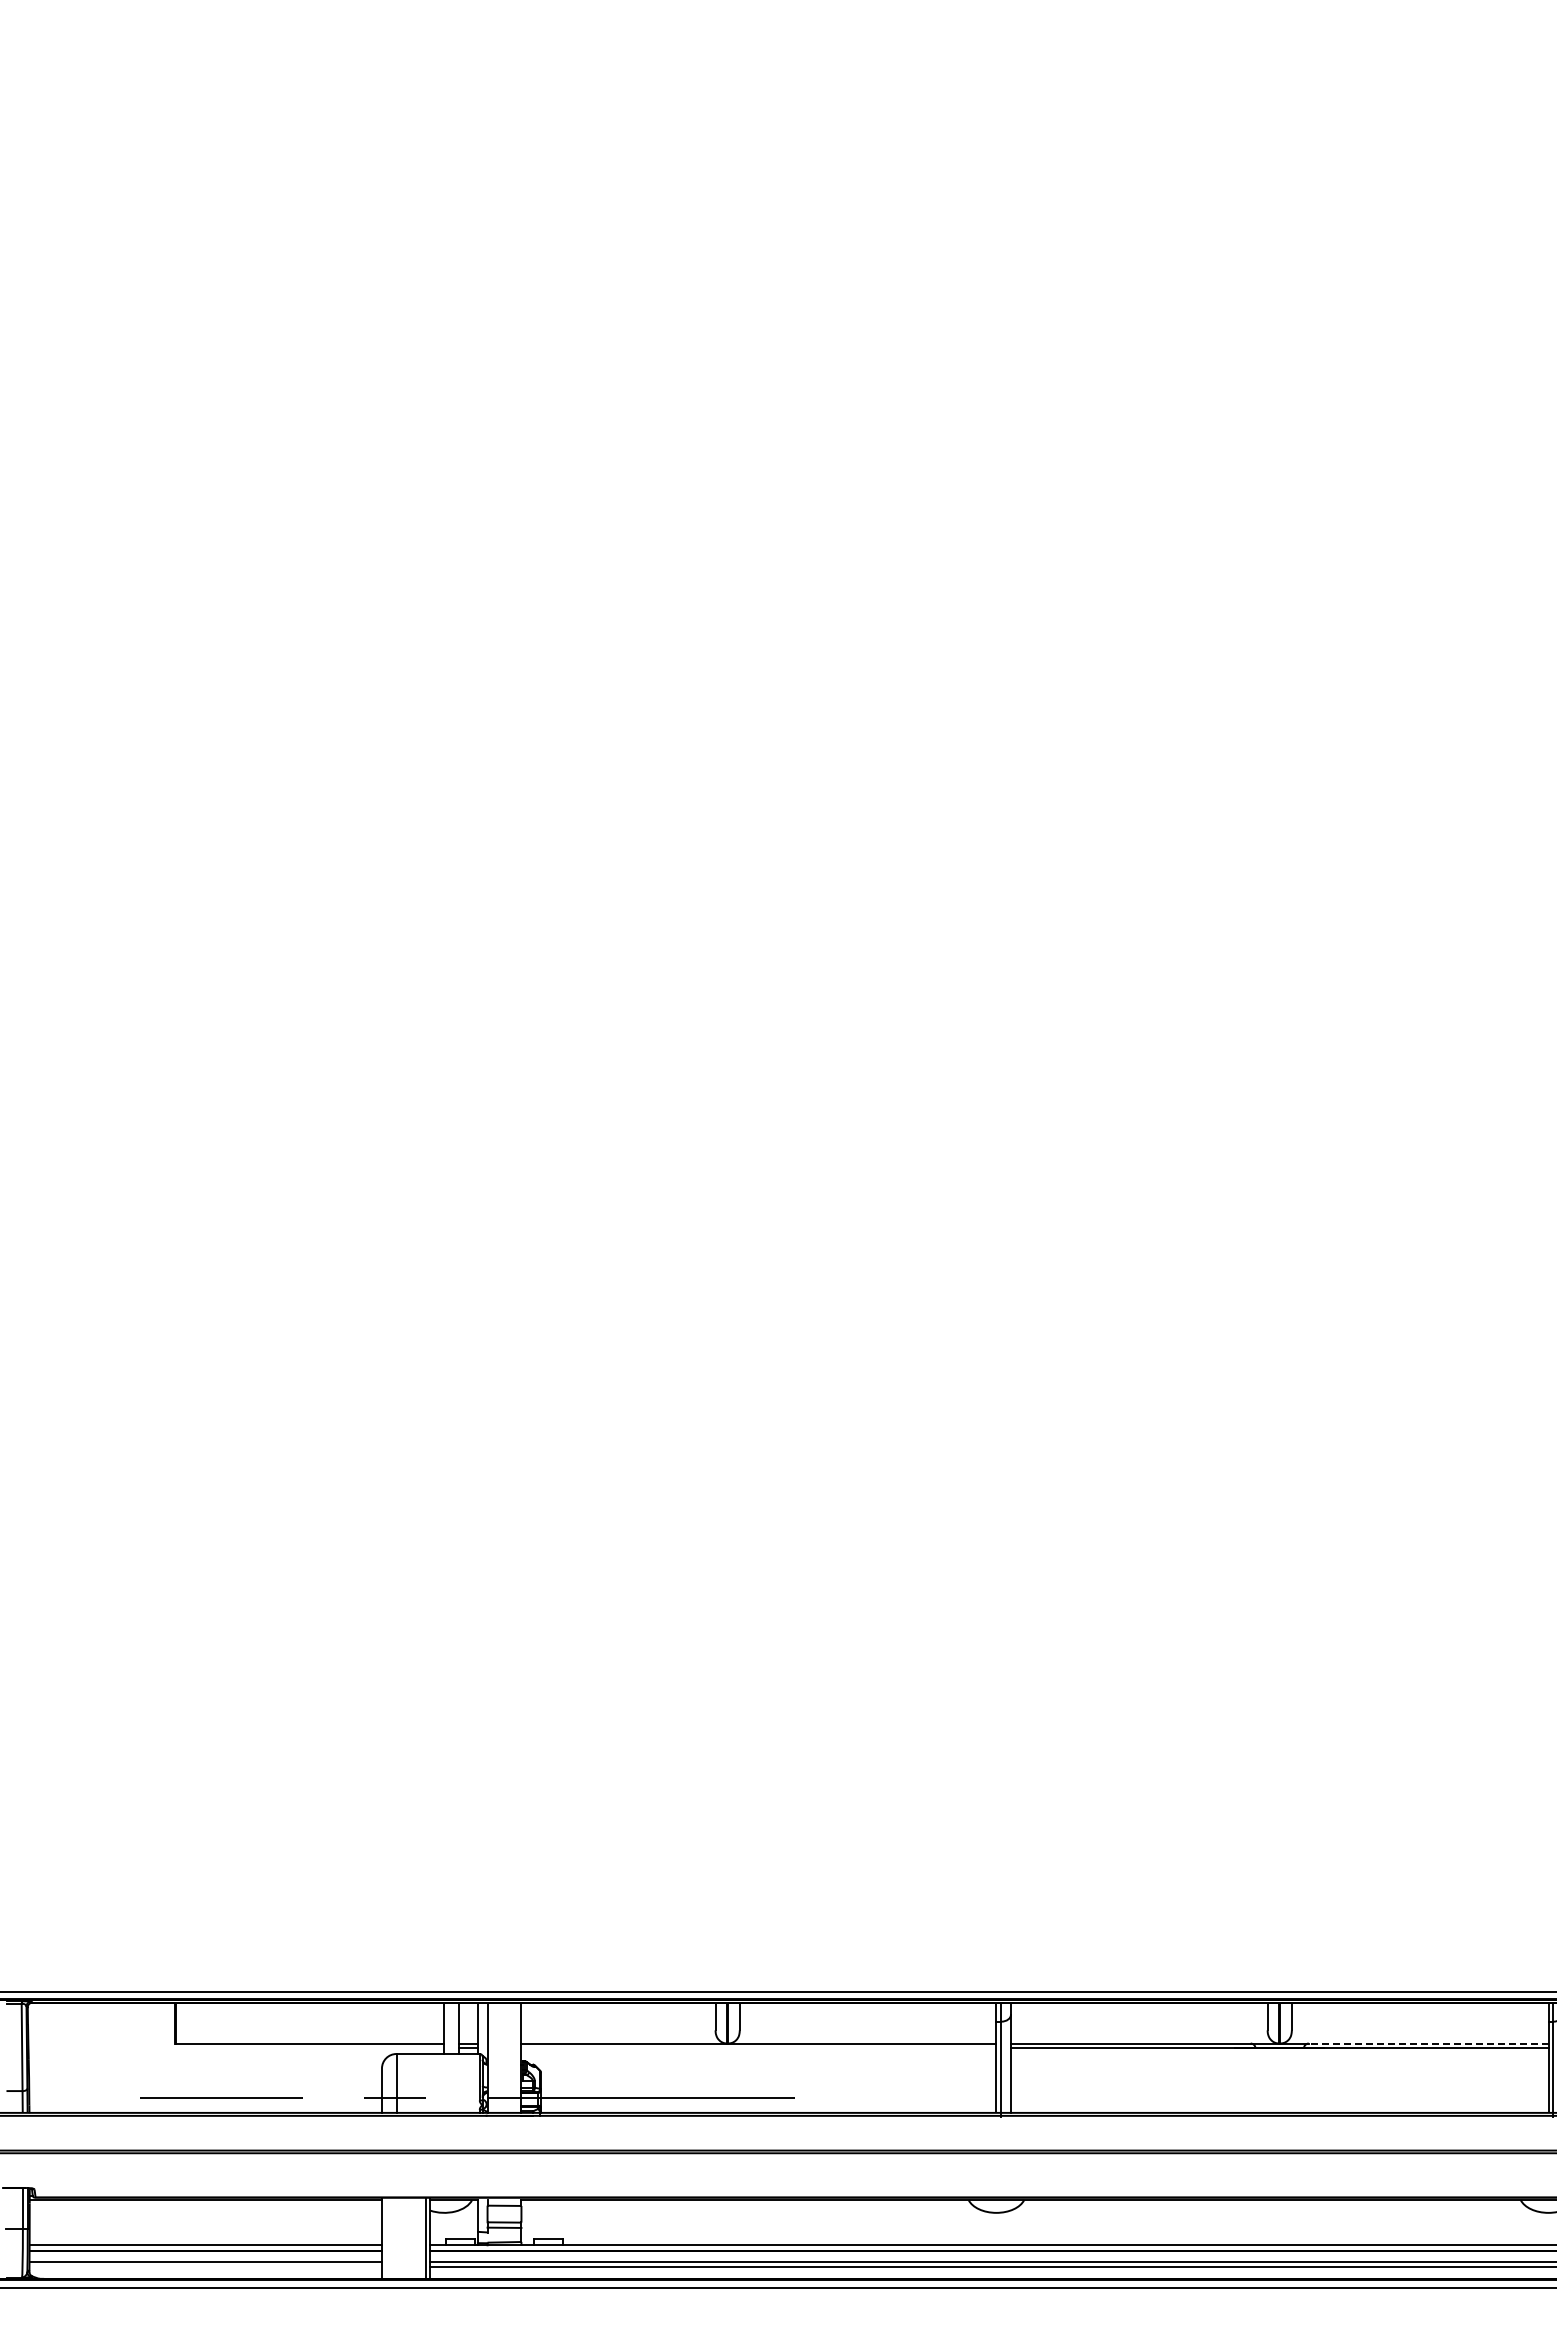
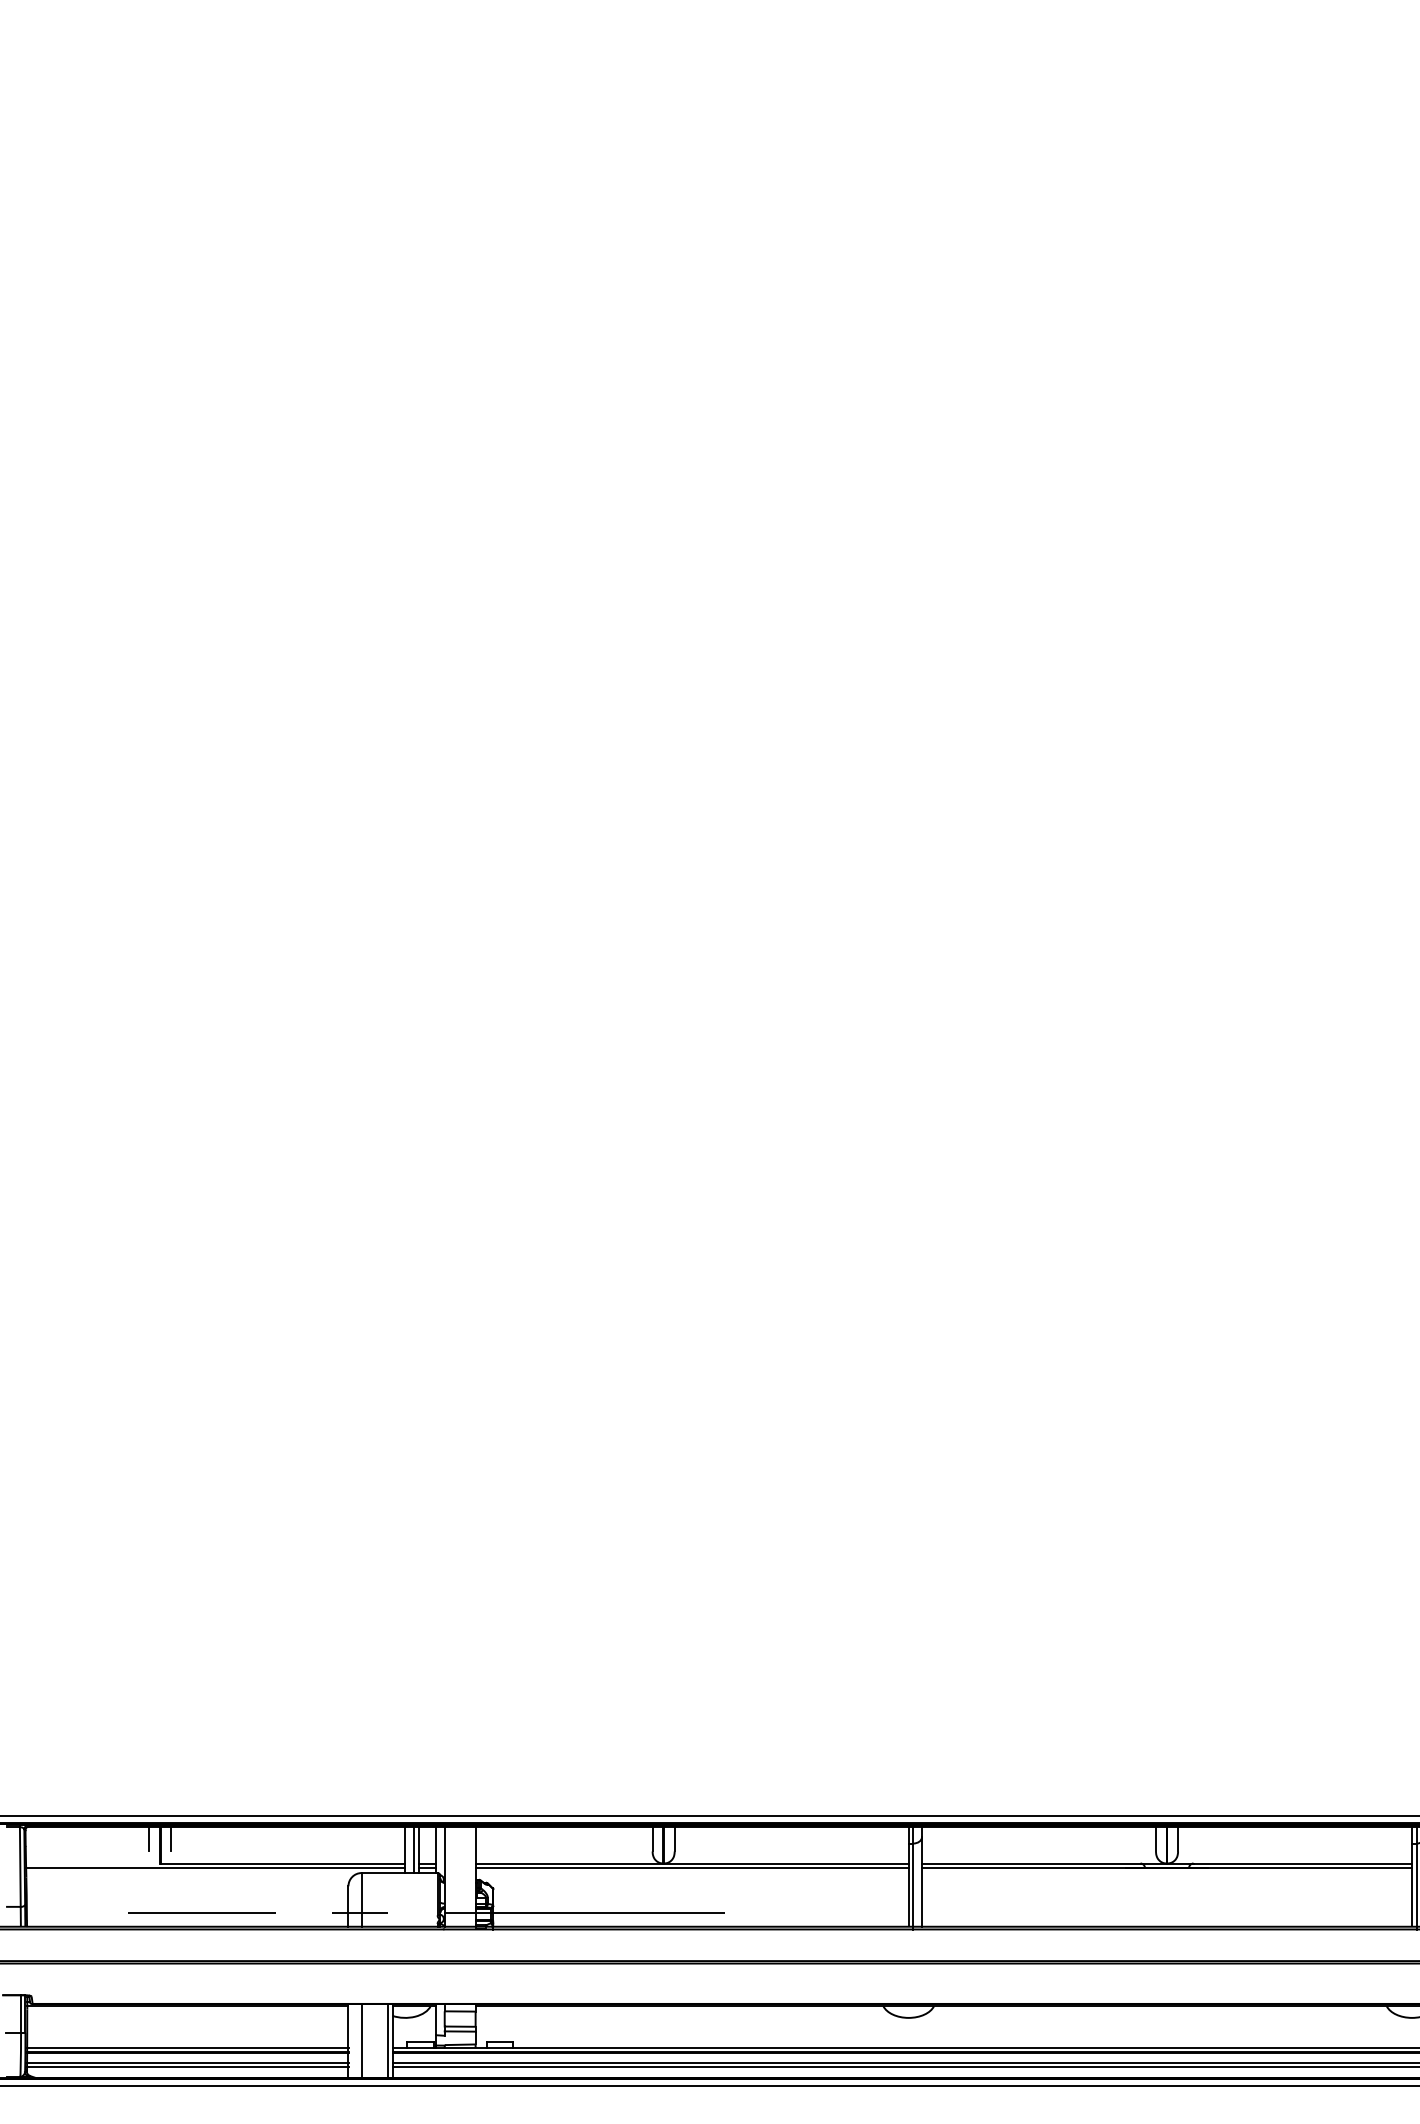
line: (163, 2016) -> (149, 1838), added
line: (187, 2016) -> (171, 1838), added
line: (454, 2028) -> (414, 1849), added
line: (1428, 2043) -> (1302, 1863), dashed -> solid
line: (236, 2048) -> (215, 1868), added
line: (758, 2048) -> (691, 1868), added
line: (396, 2237) -> (361, 2040), added
line: (205, 2266) -> (187, 2066), added

